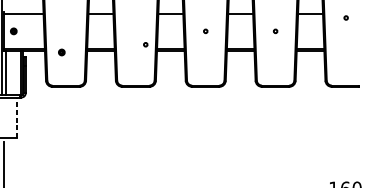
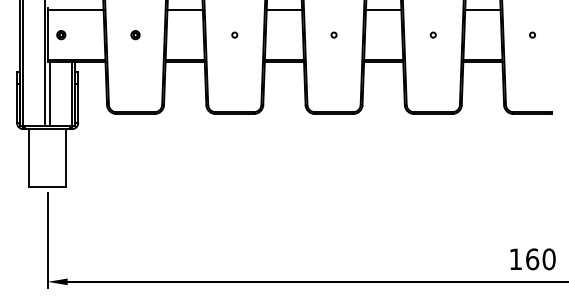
circle: (346, 17) -> (532, 34), moved
circle: (145, 44) -> (234, 34), moved
part: (61, 52) -> (135, 35), moved
line: (16, 117) -> (65, 157), dashed -> solid

